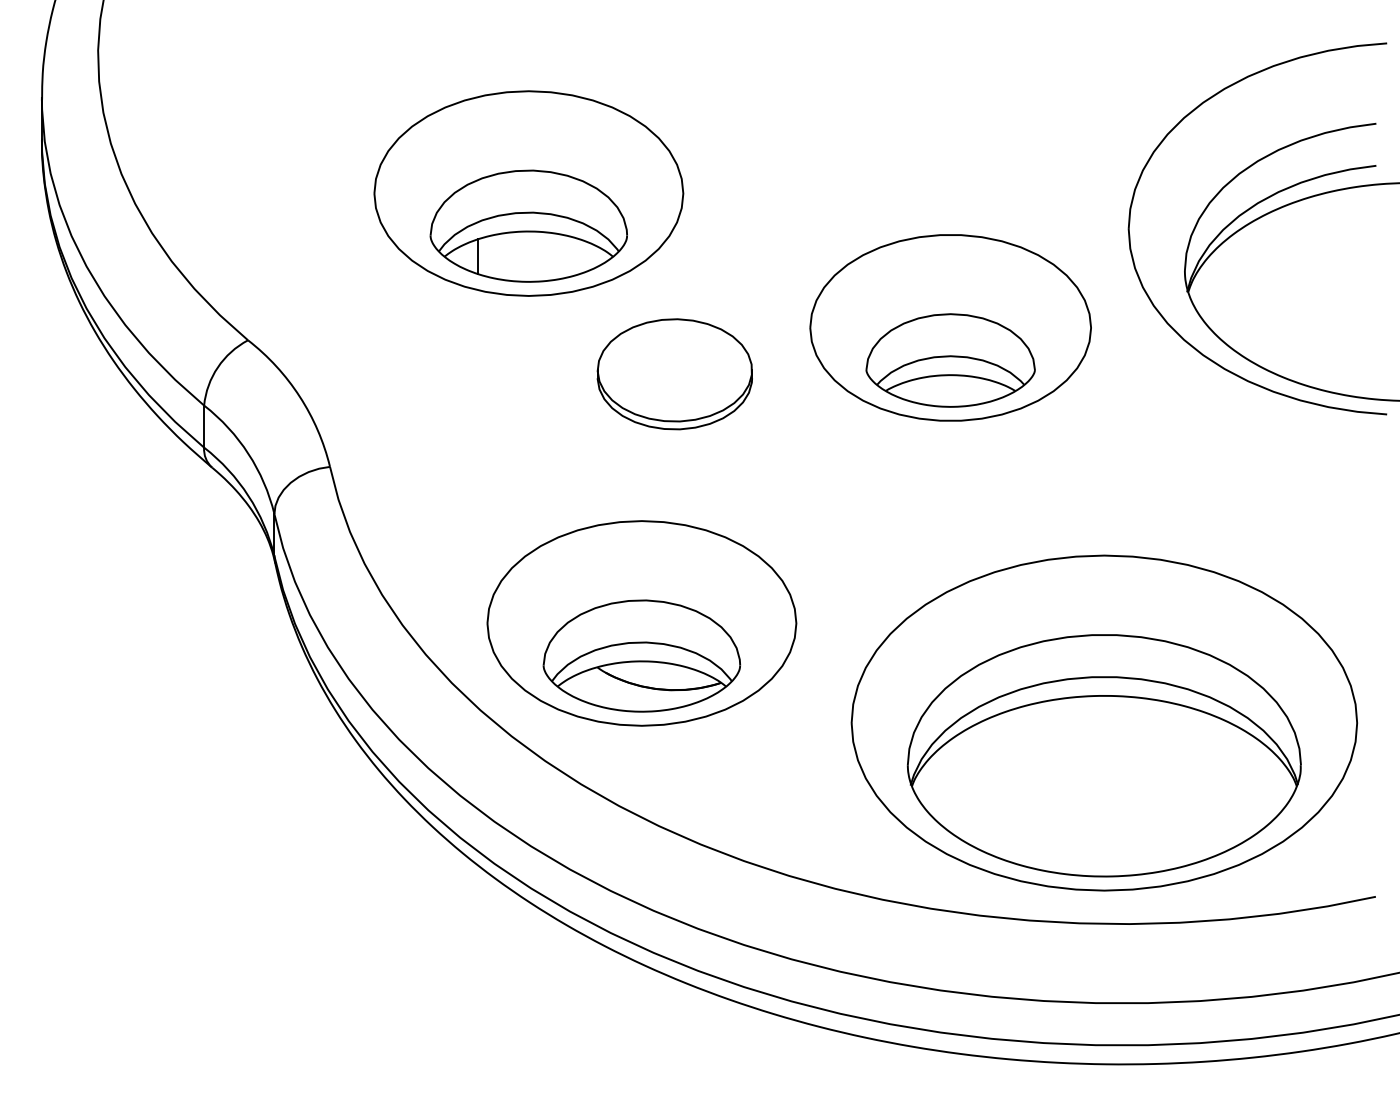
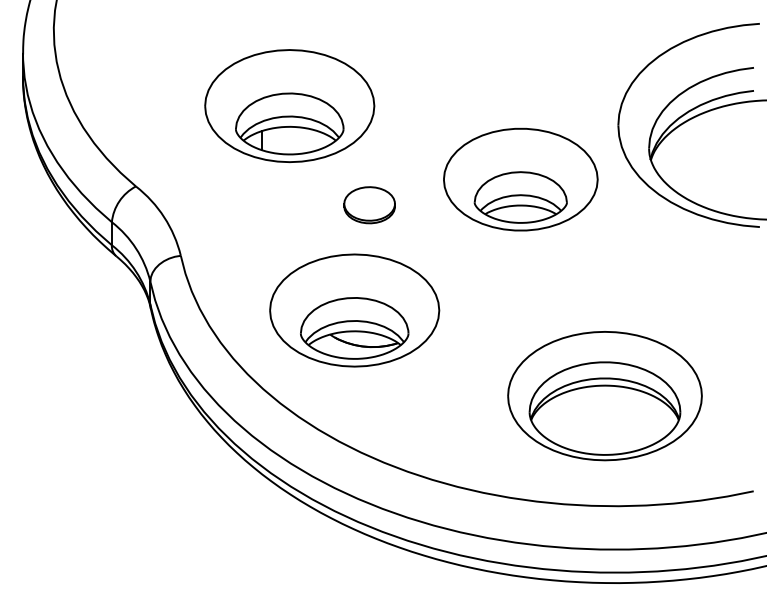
part: (674, 375) -> (369, 205), size x0.6
part: (641, 623) -> (354, 310), moved
part: (1103, 721) -> (604, 395), size x0.7

